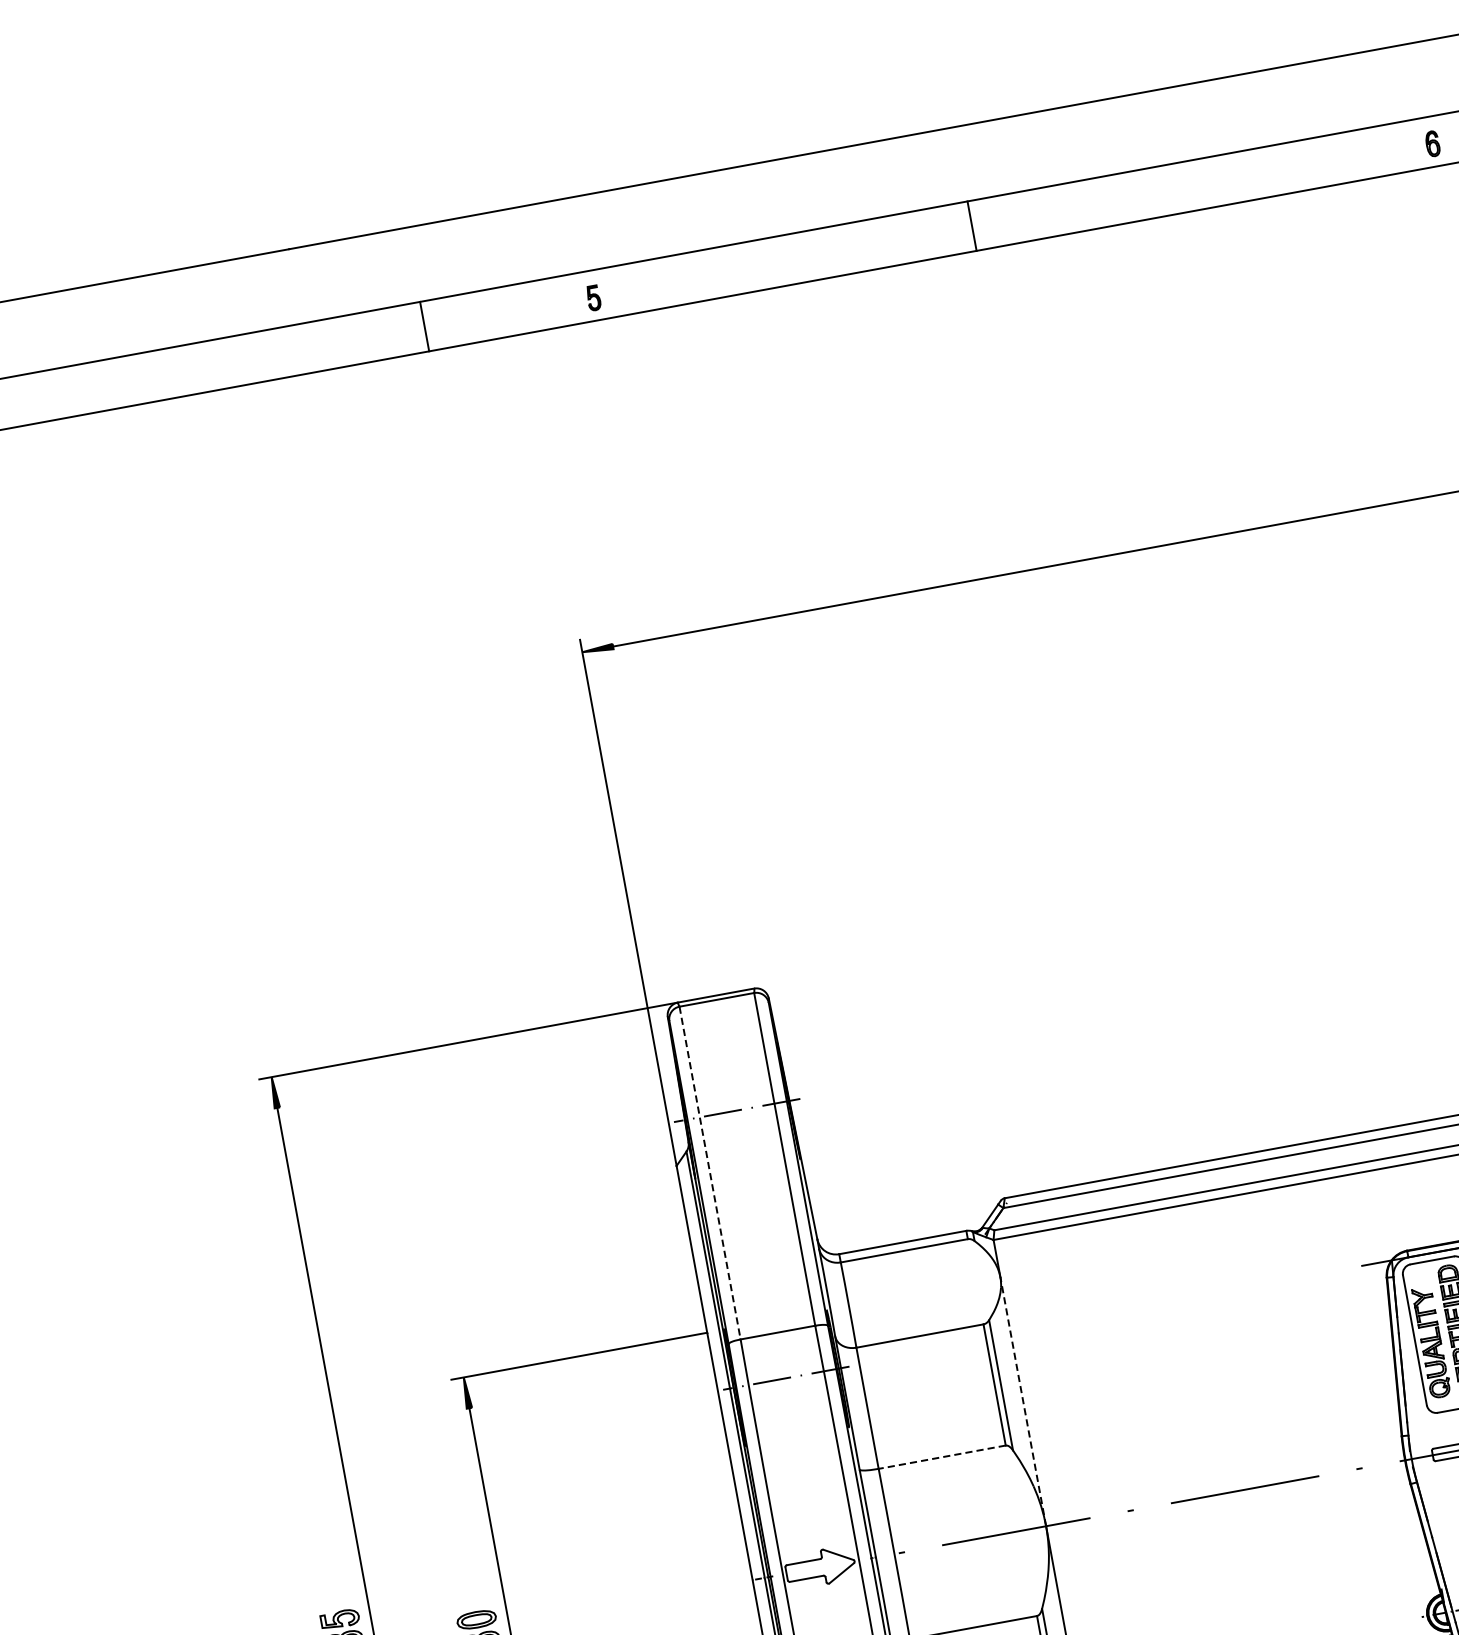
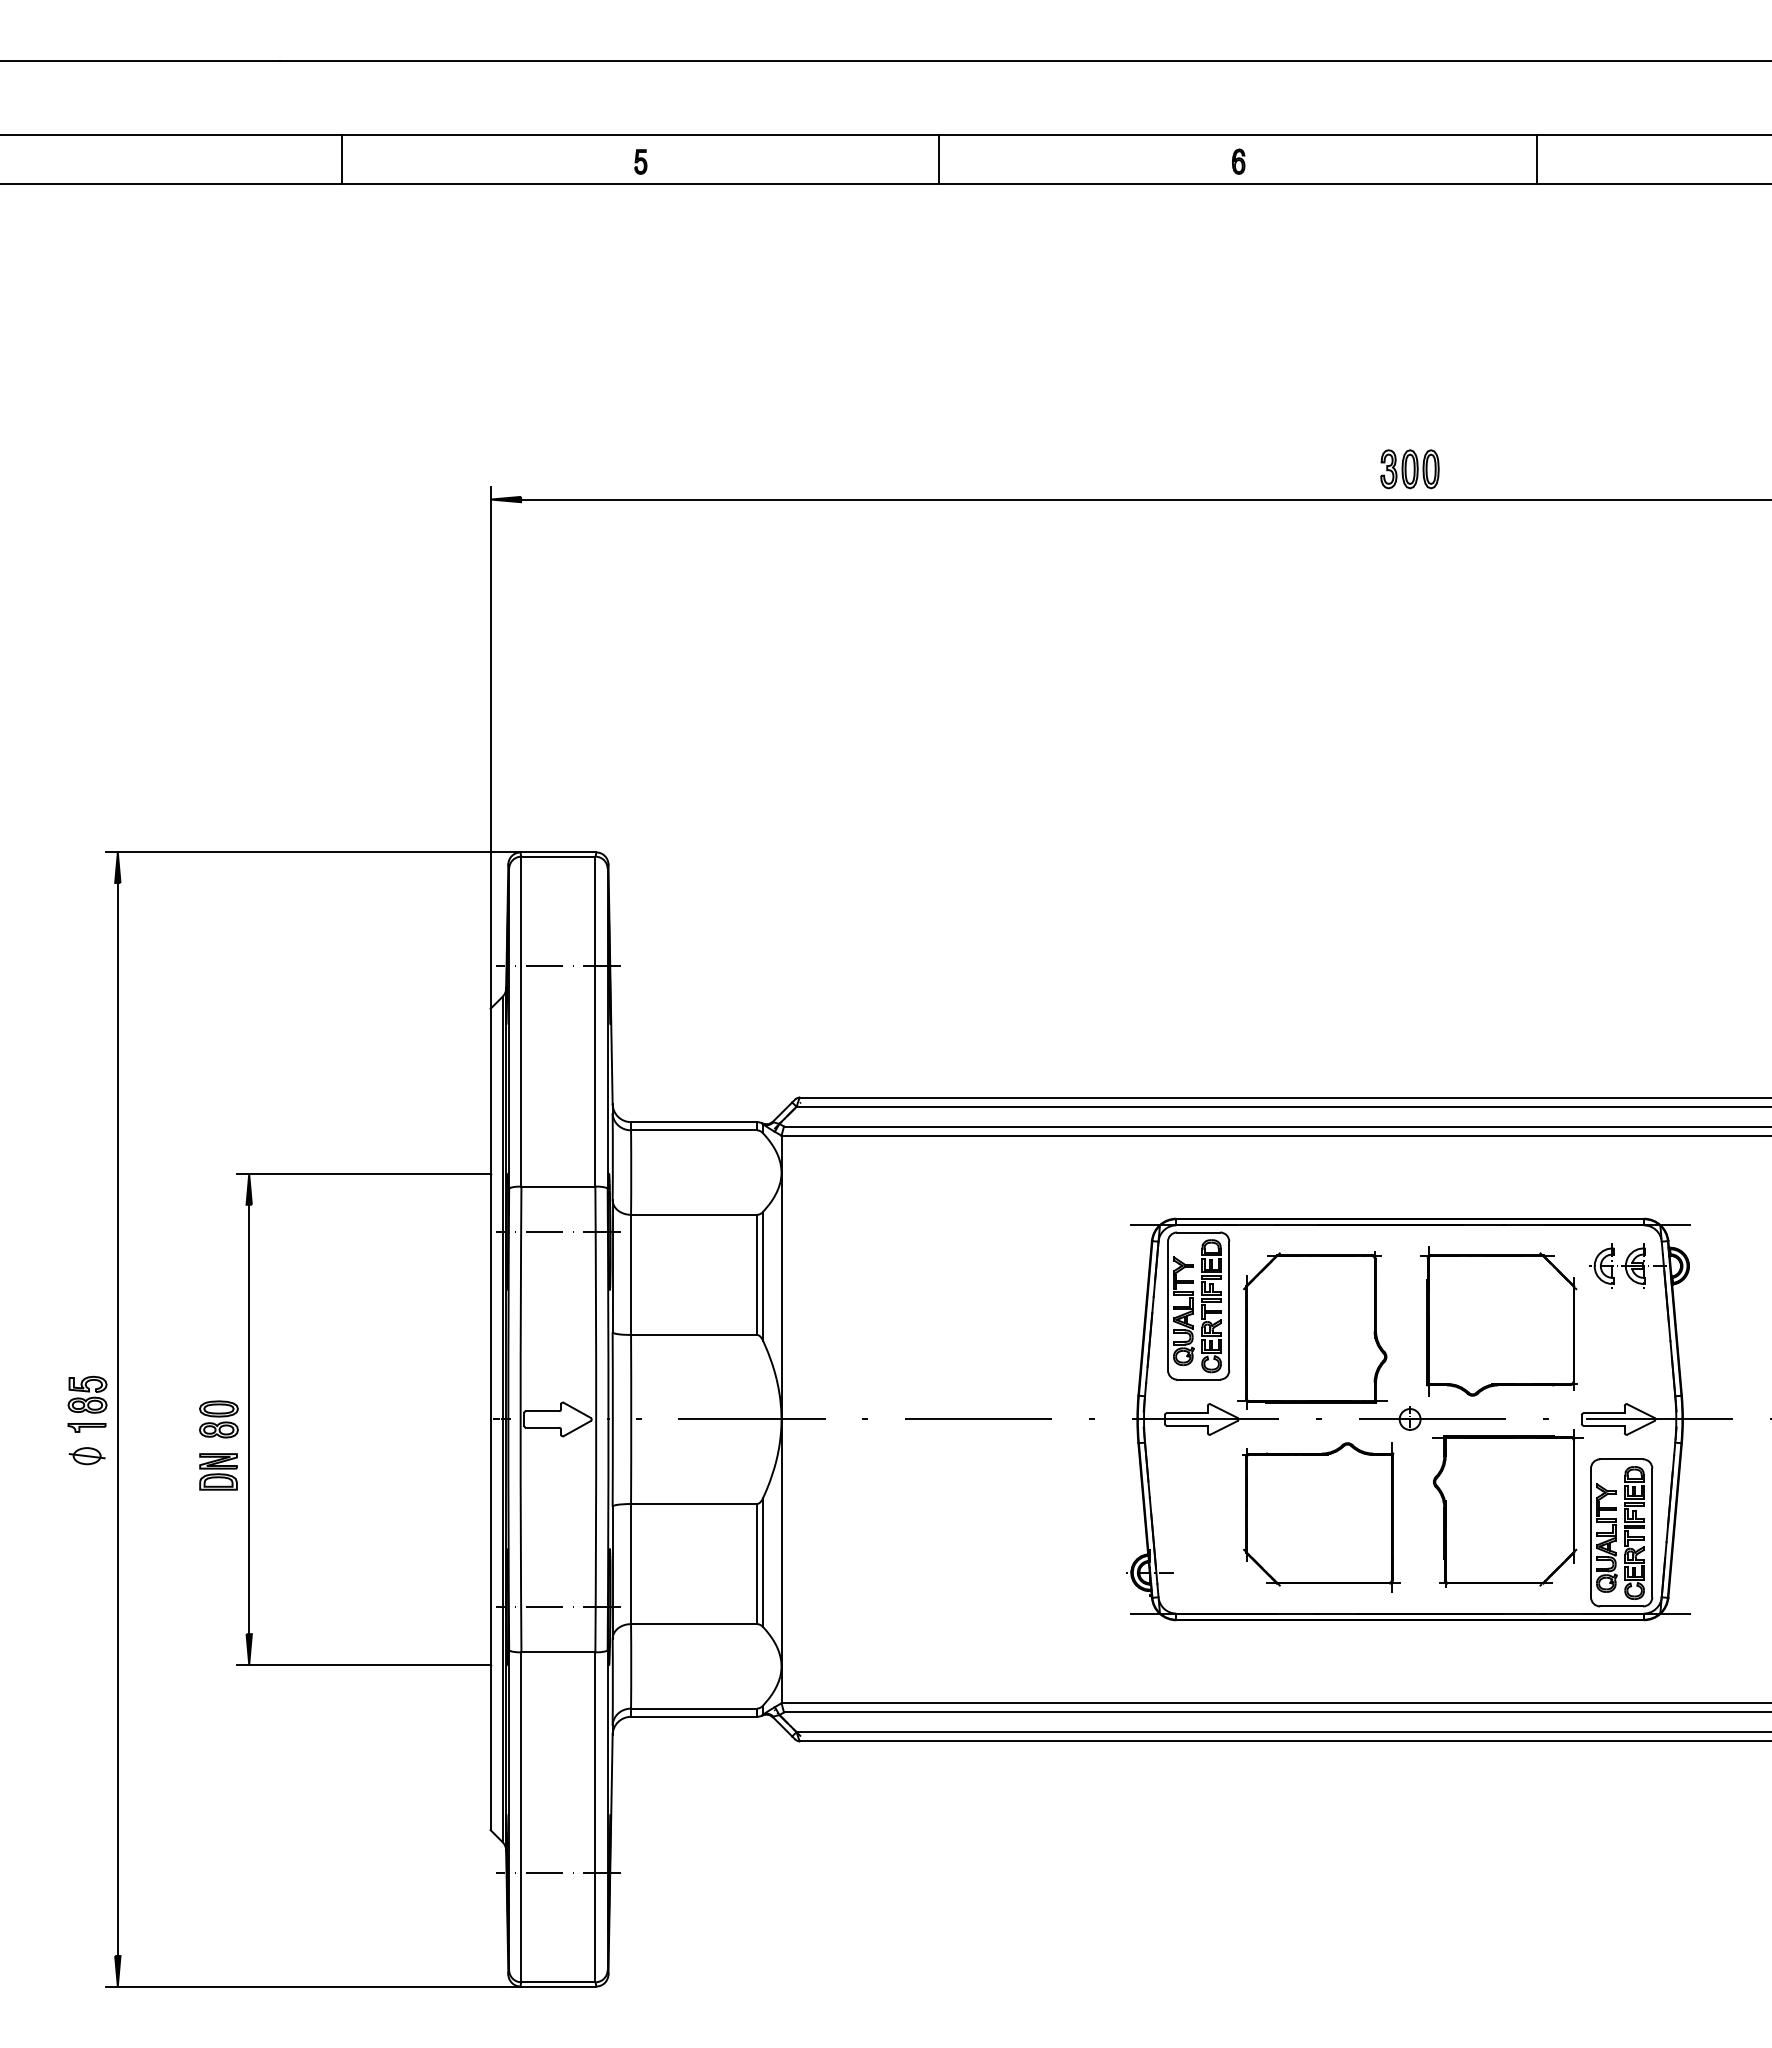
part: (1432, 143) -> (1238, 161), moved
part: (593, 297) -> (640, 161), moved
line: (424, 326) -> (341, 159), moved
line: (710, 1172) -> (521, 1021), dashed -> solid
line: (1023, 1401) -> (781, 1295), dashed -> solid
line: (942, 1456) -> (694, 1334), dashed -> solid

